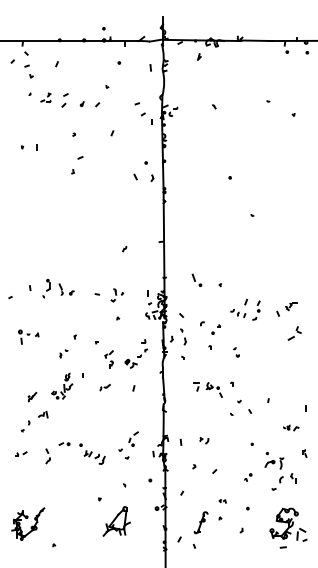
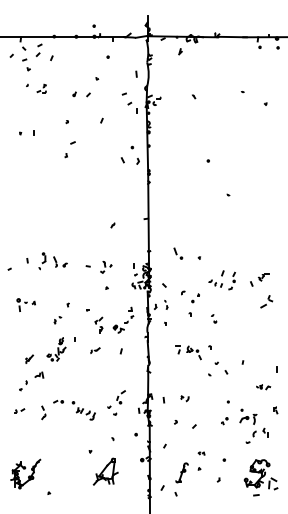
line: (150, 67) -> (136, 73), moved
part: (64, 100) -> (38, 50), moved
part: (183, 336) -> (166, 304), size x0.6
part: (248, 477) -> (224, 421), moved

